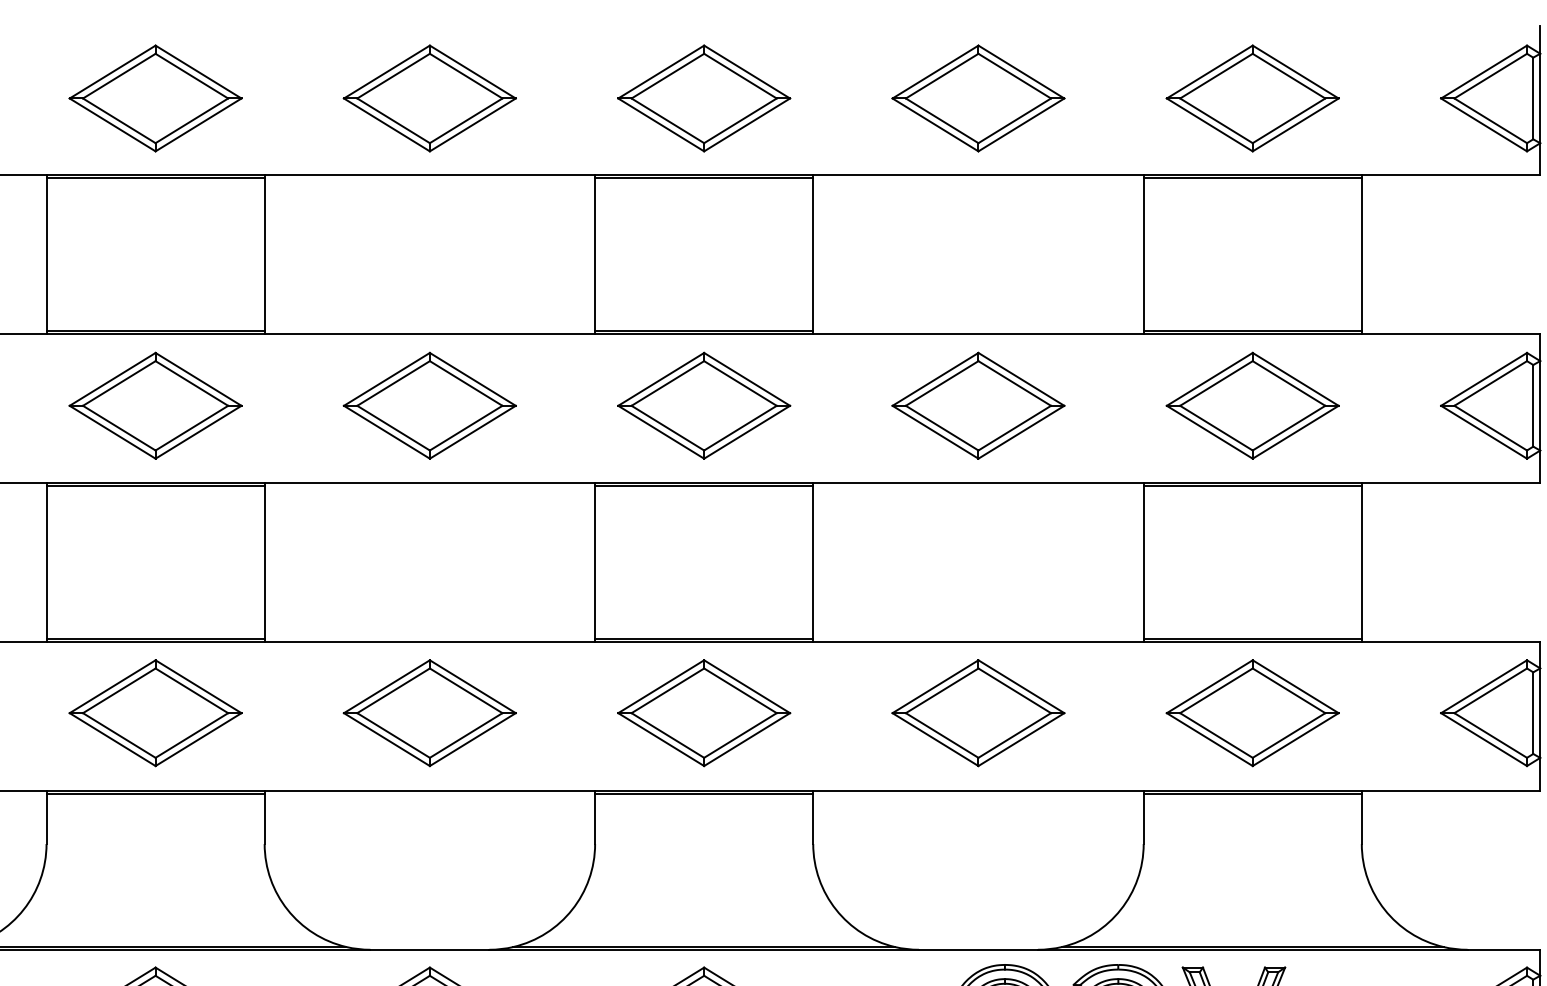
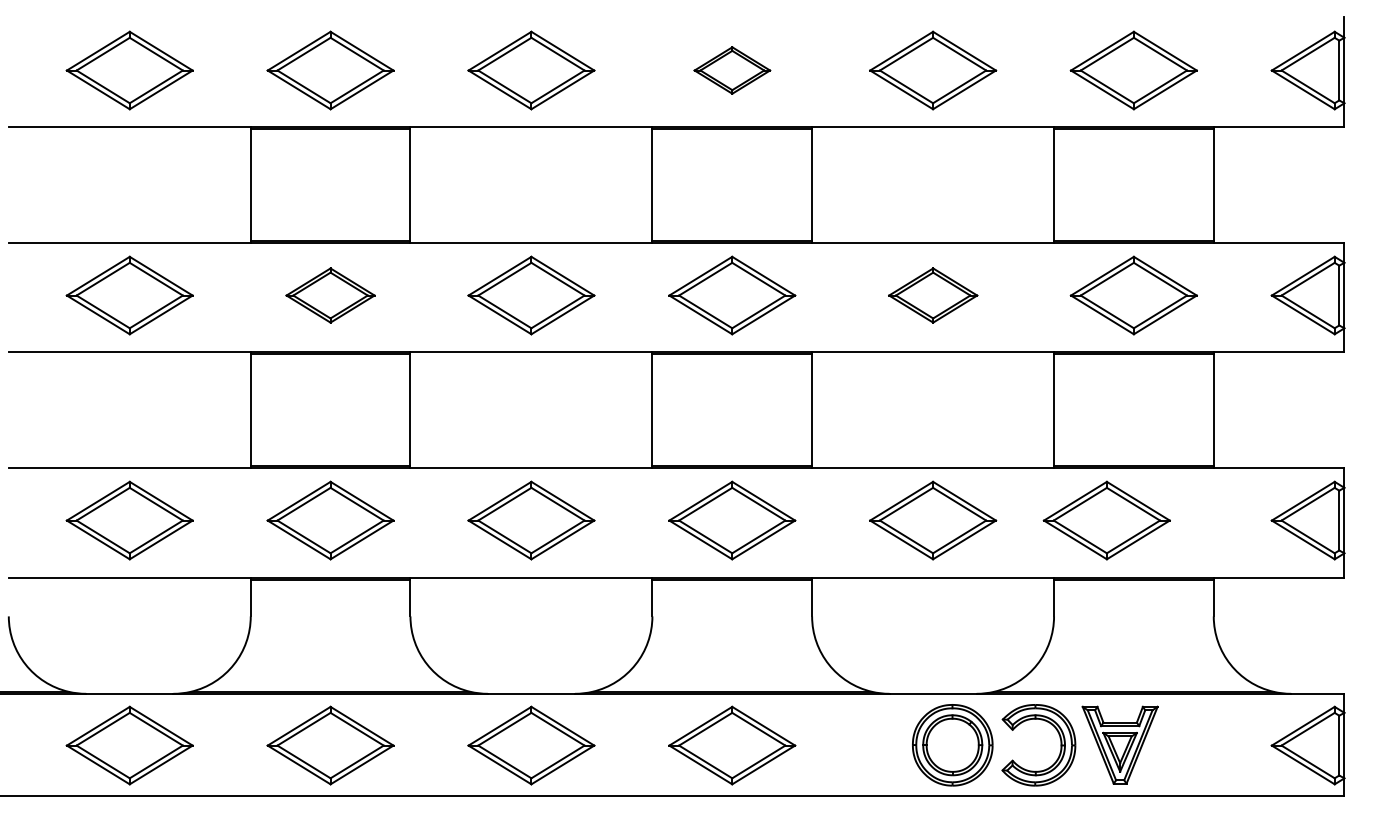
part: (704, 98) -> (732, 70), size x0.6
part: (155, 405) -> (330, 295), size x0.7
part: (979, 405) -> (933, 295), size x0.7
part: (1252, 713) -> (1106, 520), moved

